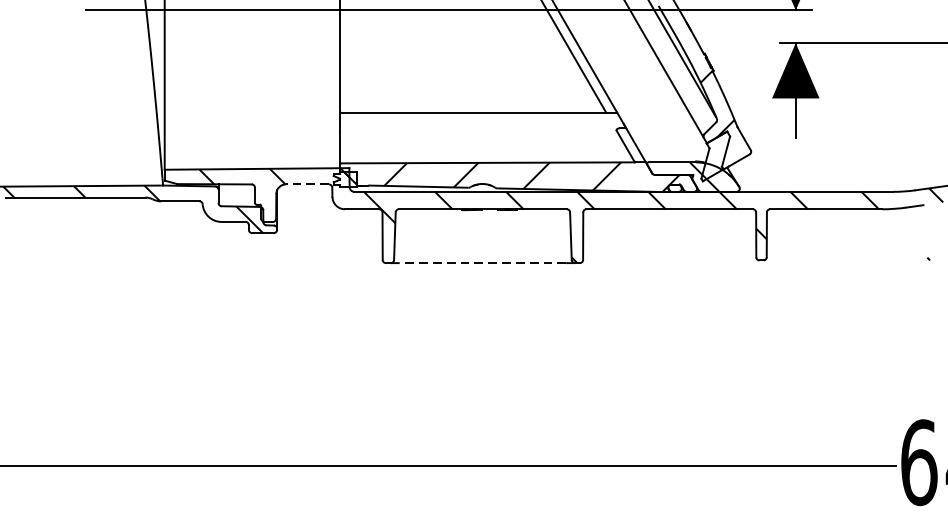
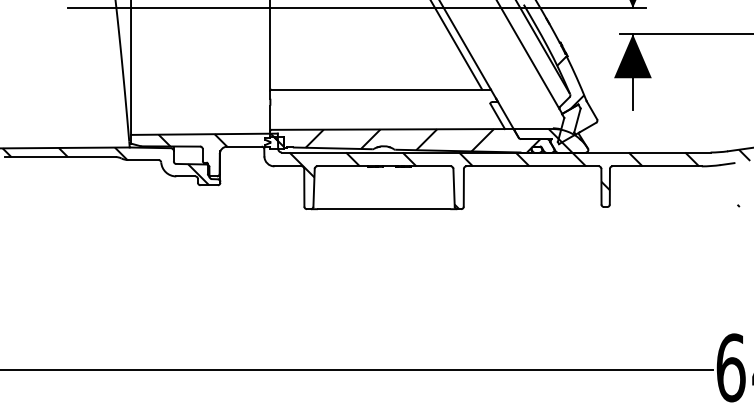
line: (307, 184) -> (244, 146), dashed -> solid
line: (482, 263) -> (383, 209), dashed -> solid

